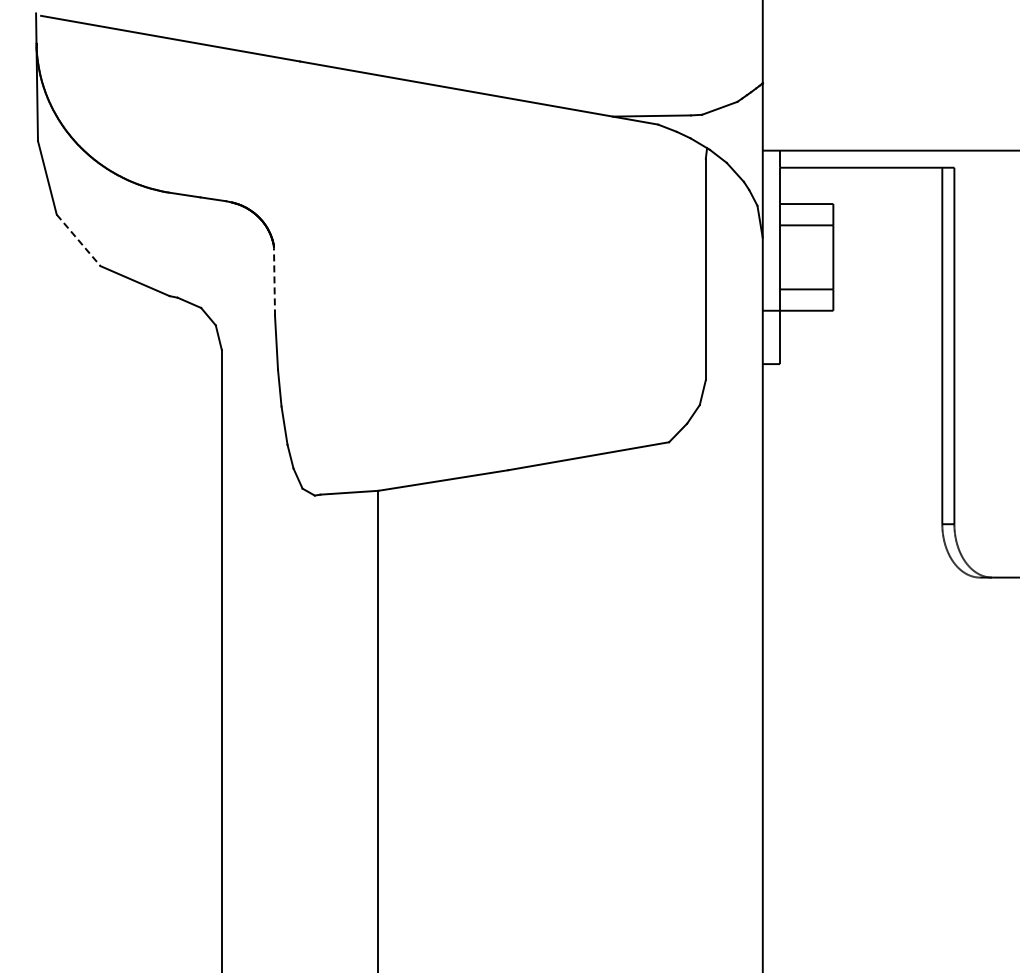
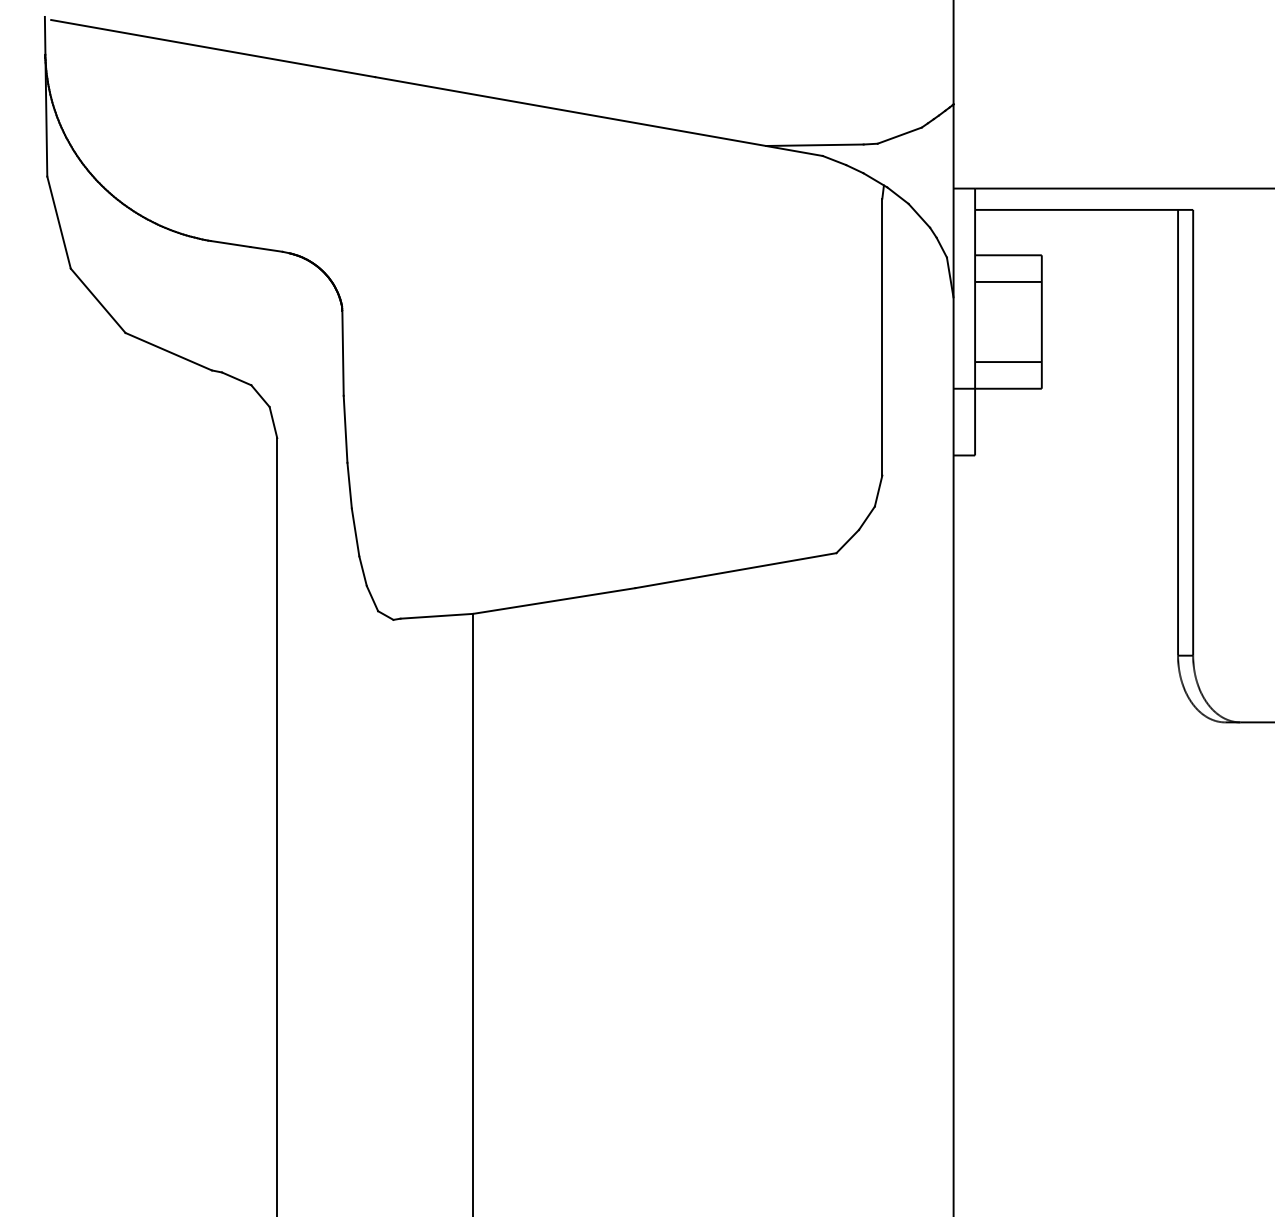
line: (78, 240) -> (97, 300), dashed -> solid
line: (274, 282) -> (343, 353), dashed -> solid

